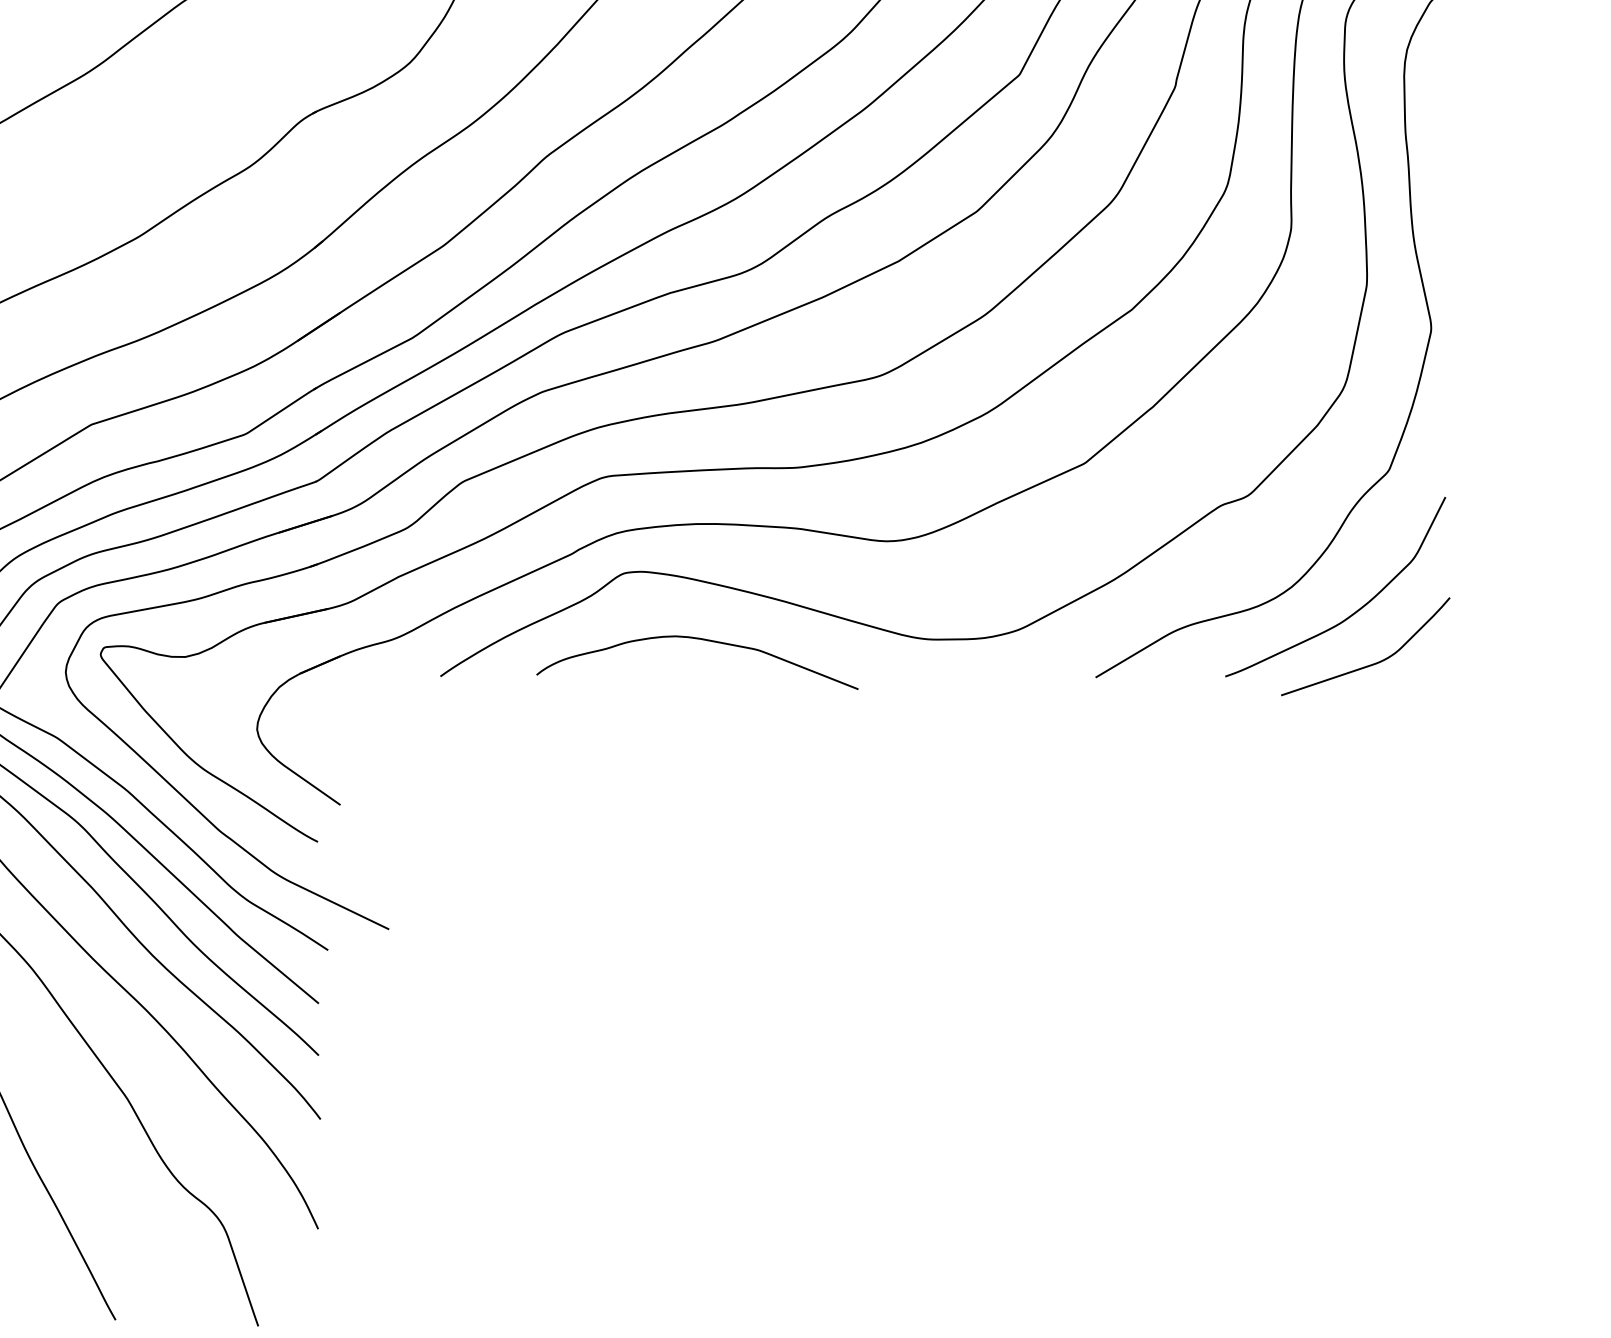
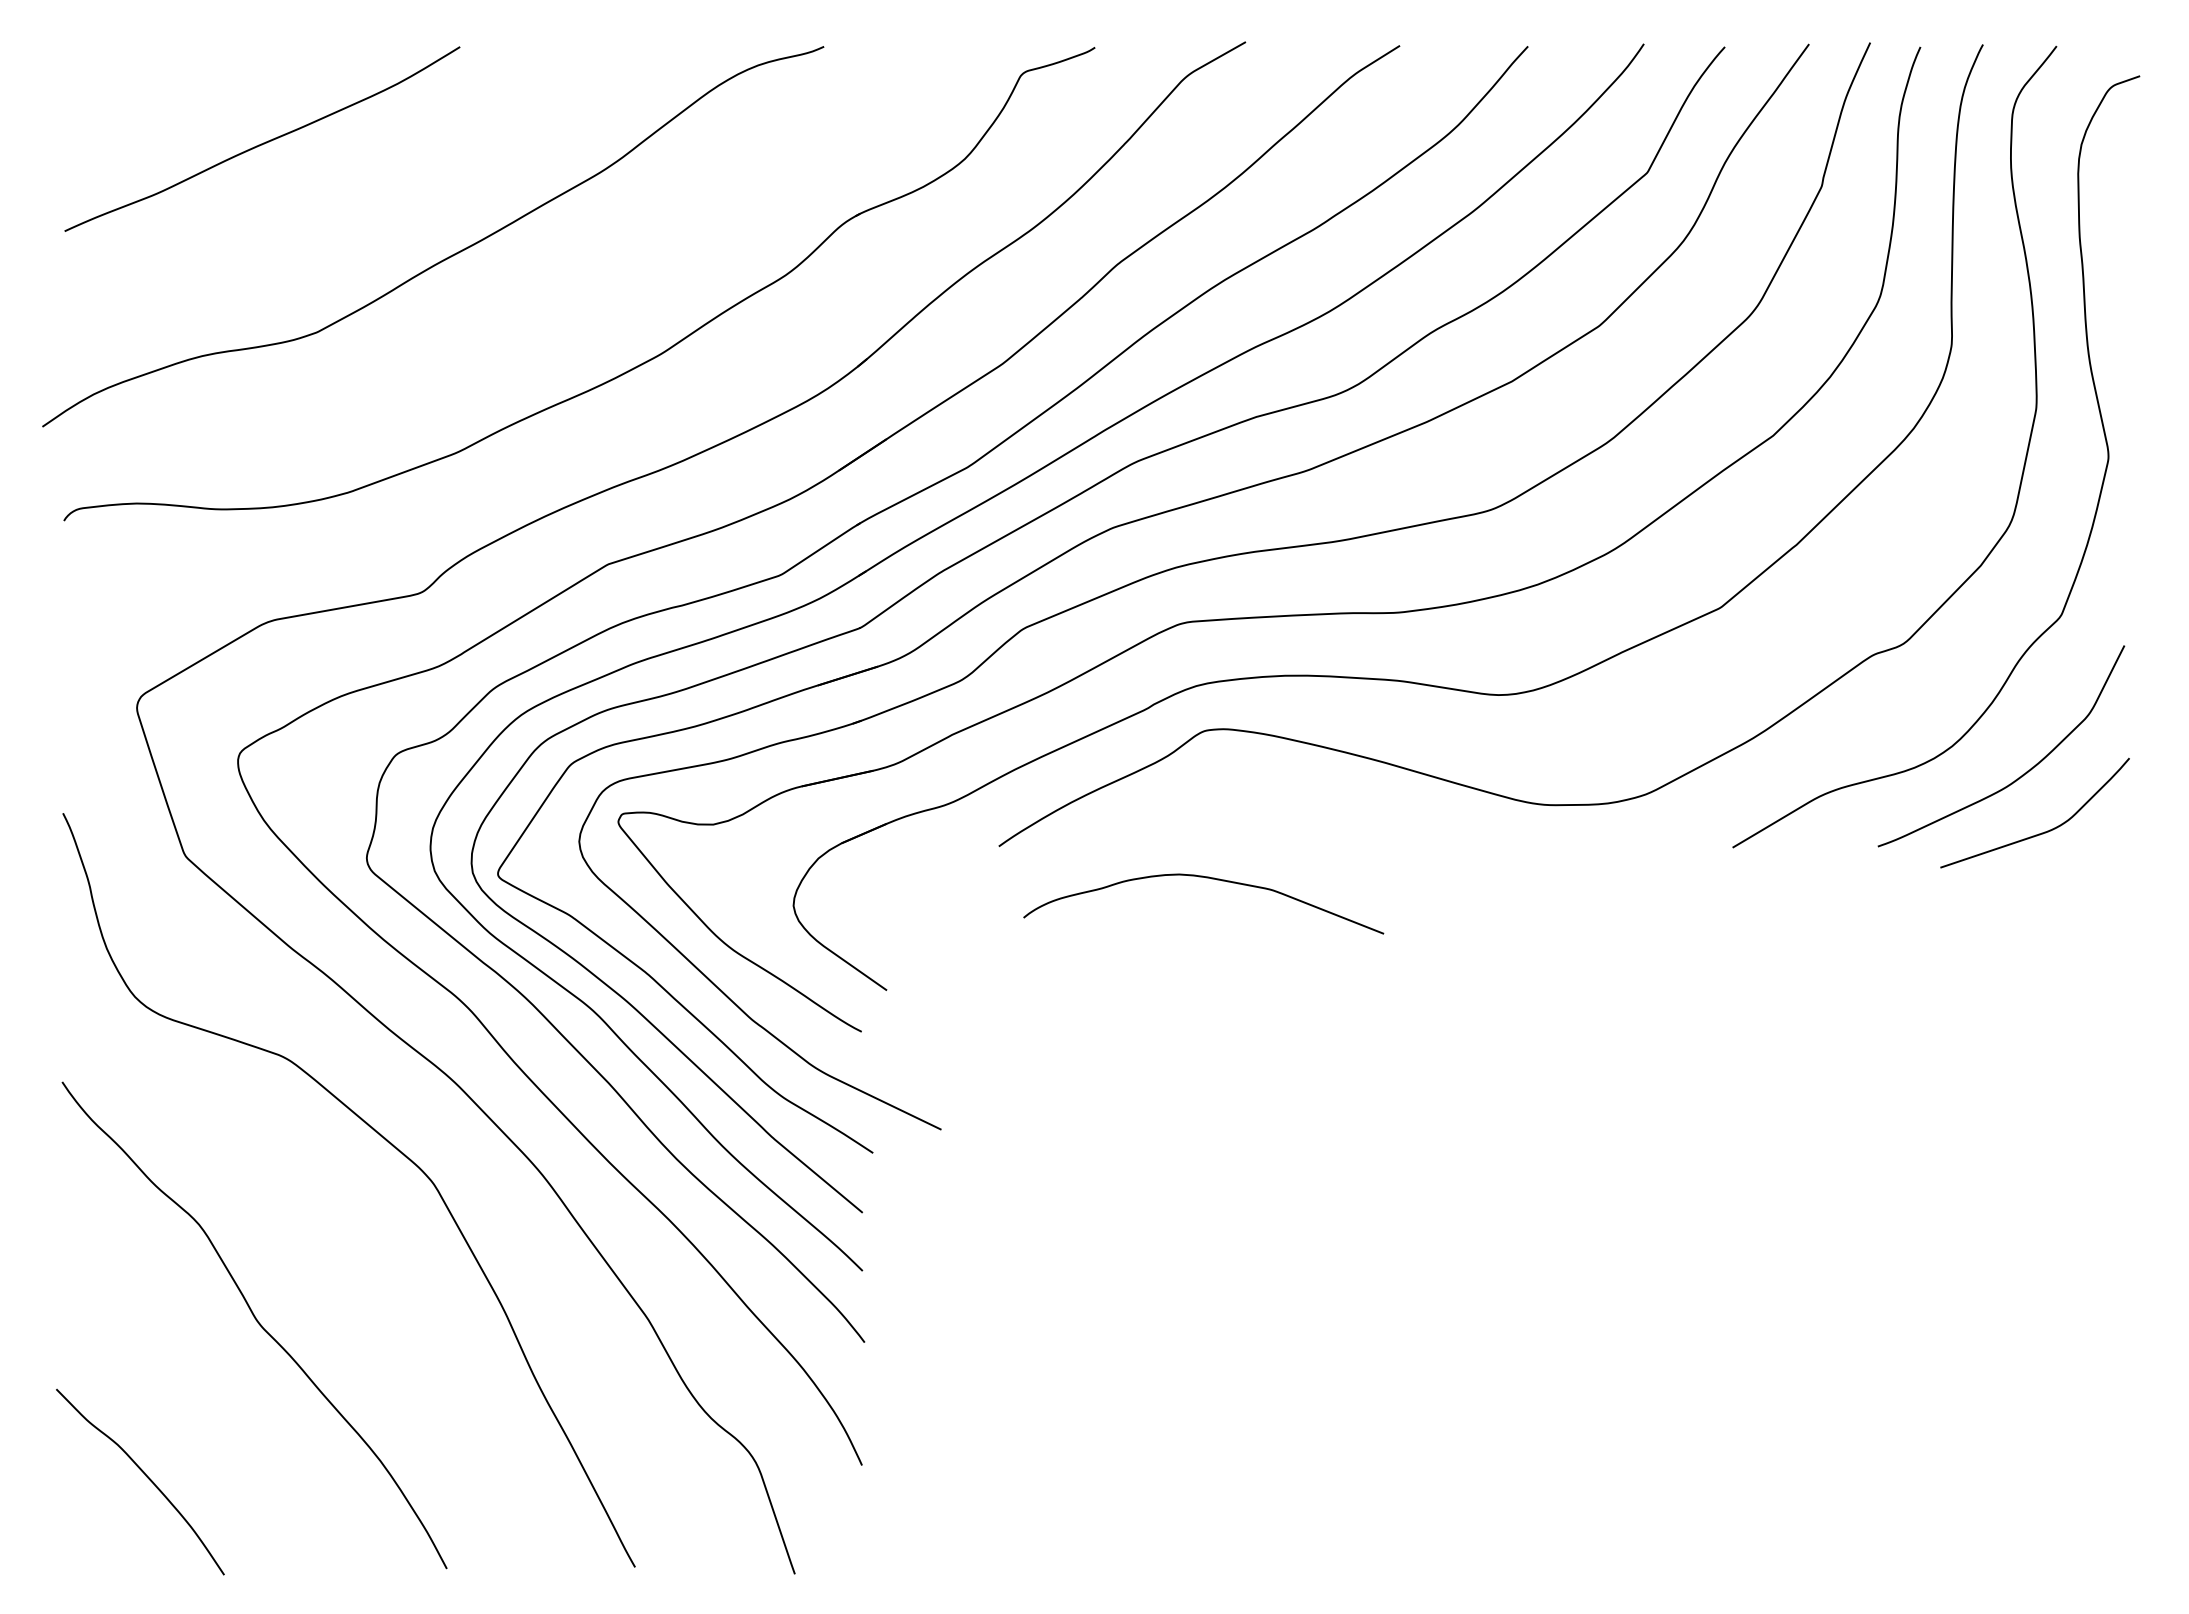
curve: (699, 639) -> (1206, 878), moved

